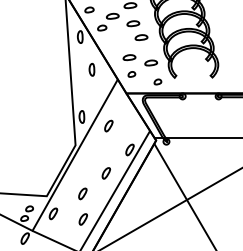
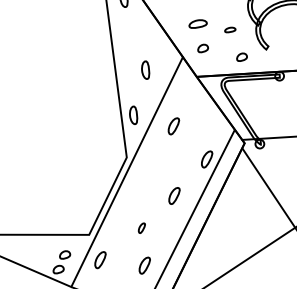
part: (150, 62) -> (229, 29), size x0.6
part: (91, 69) -> (144, 69), moved
part: (82, 193) -> (141, 227), size x0.6

